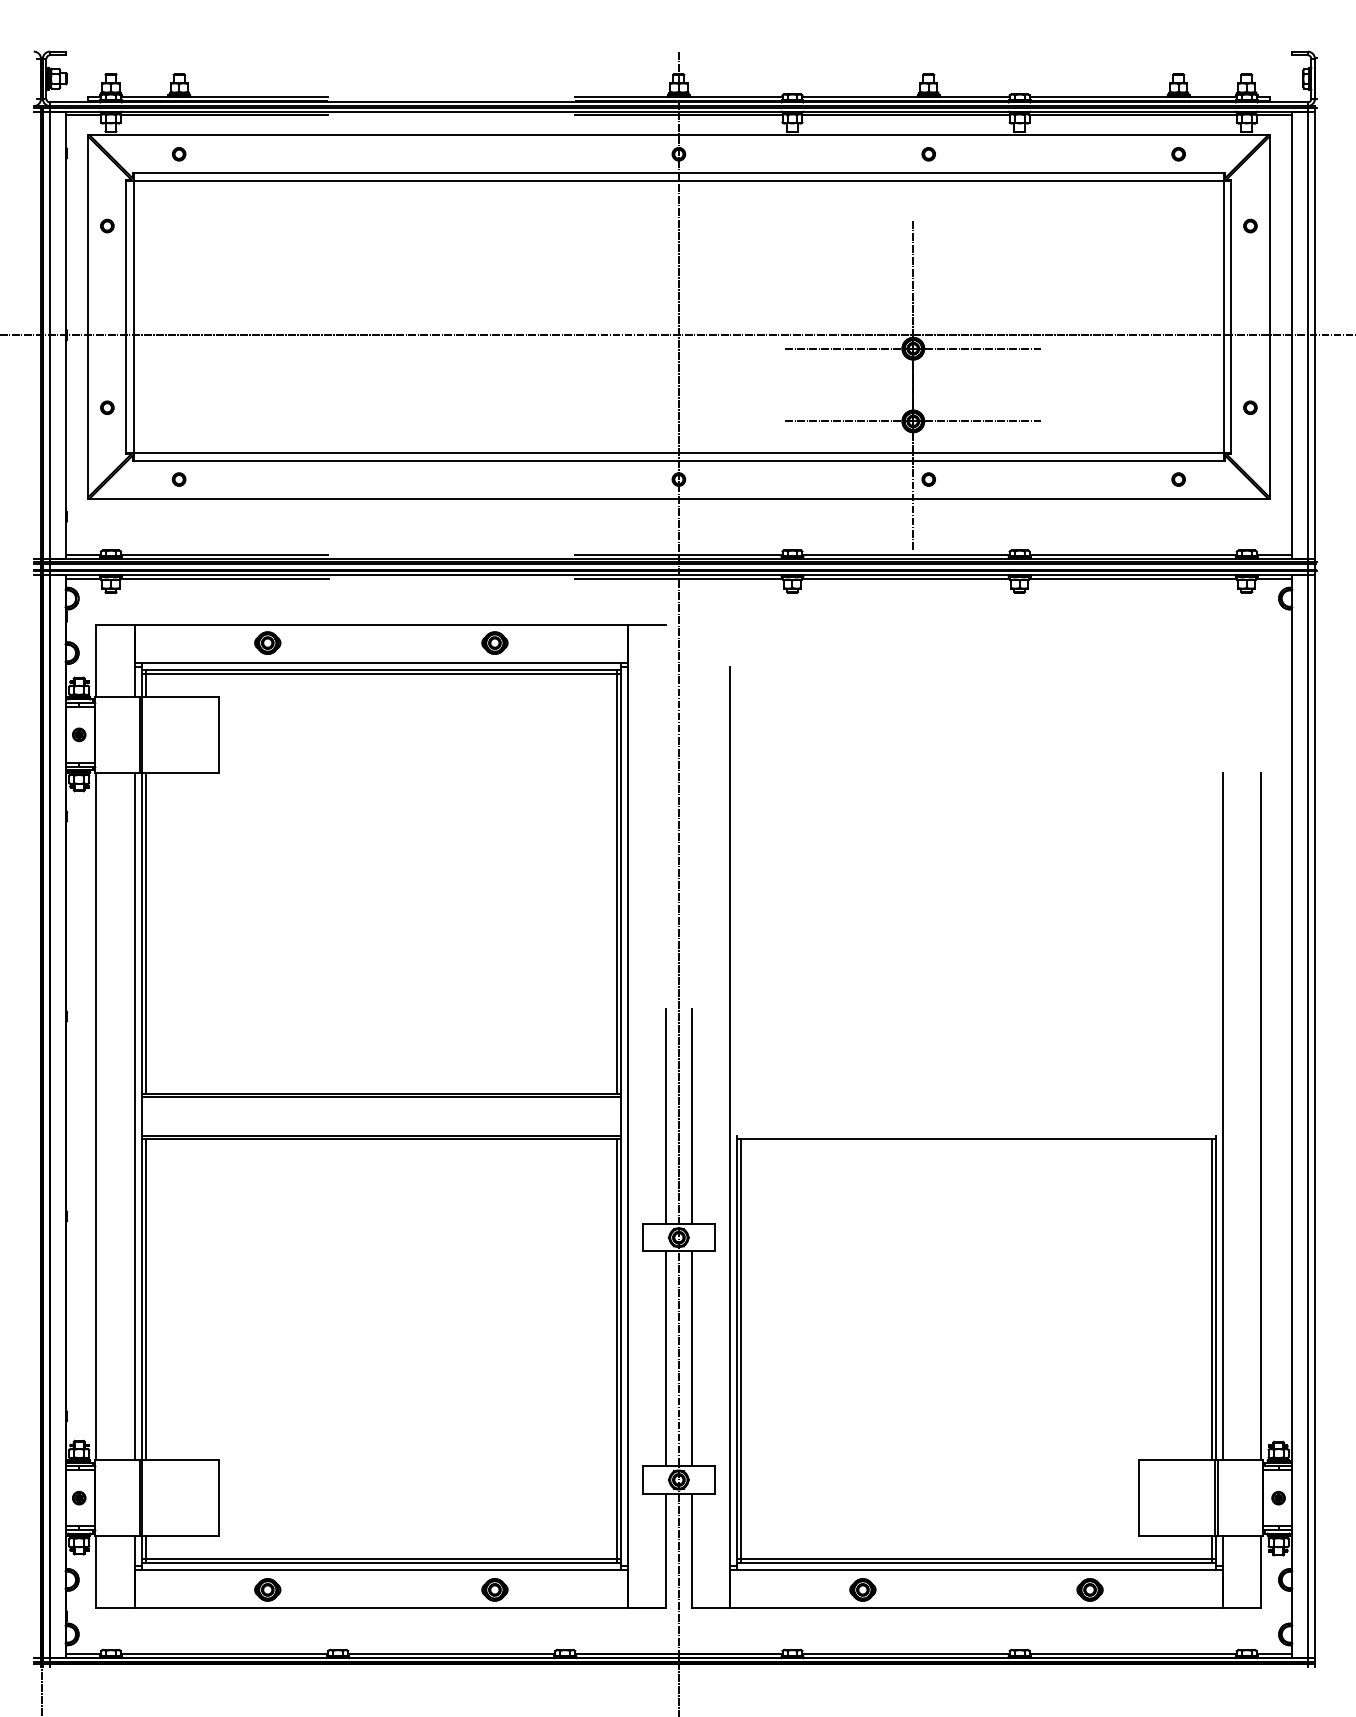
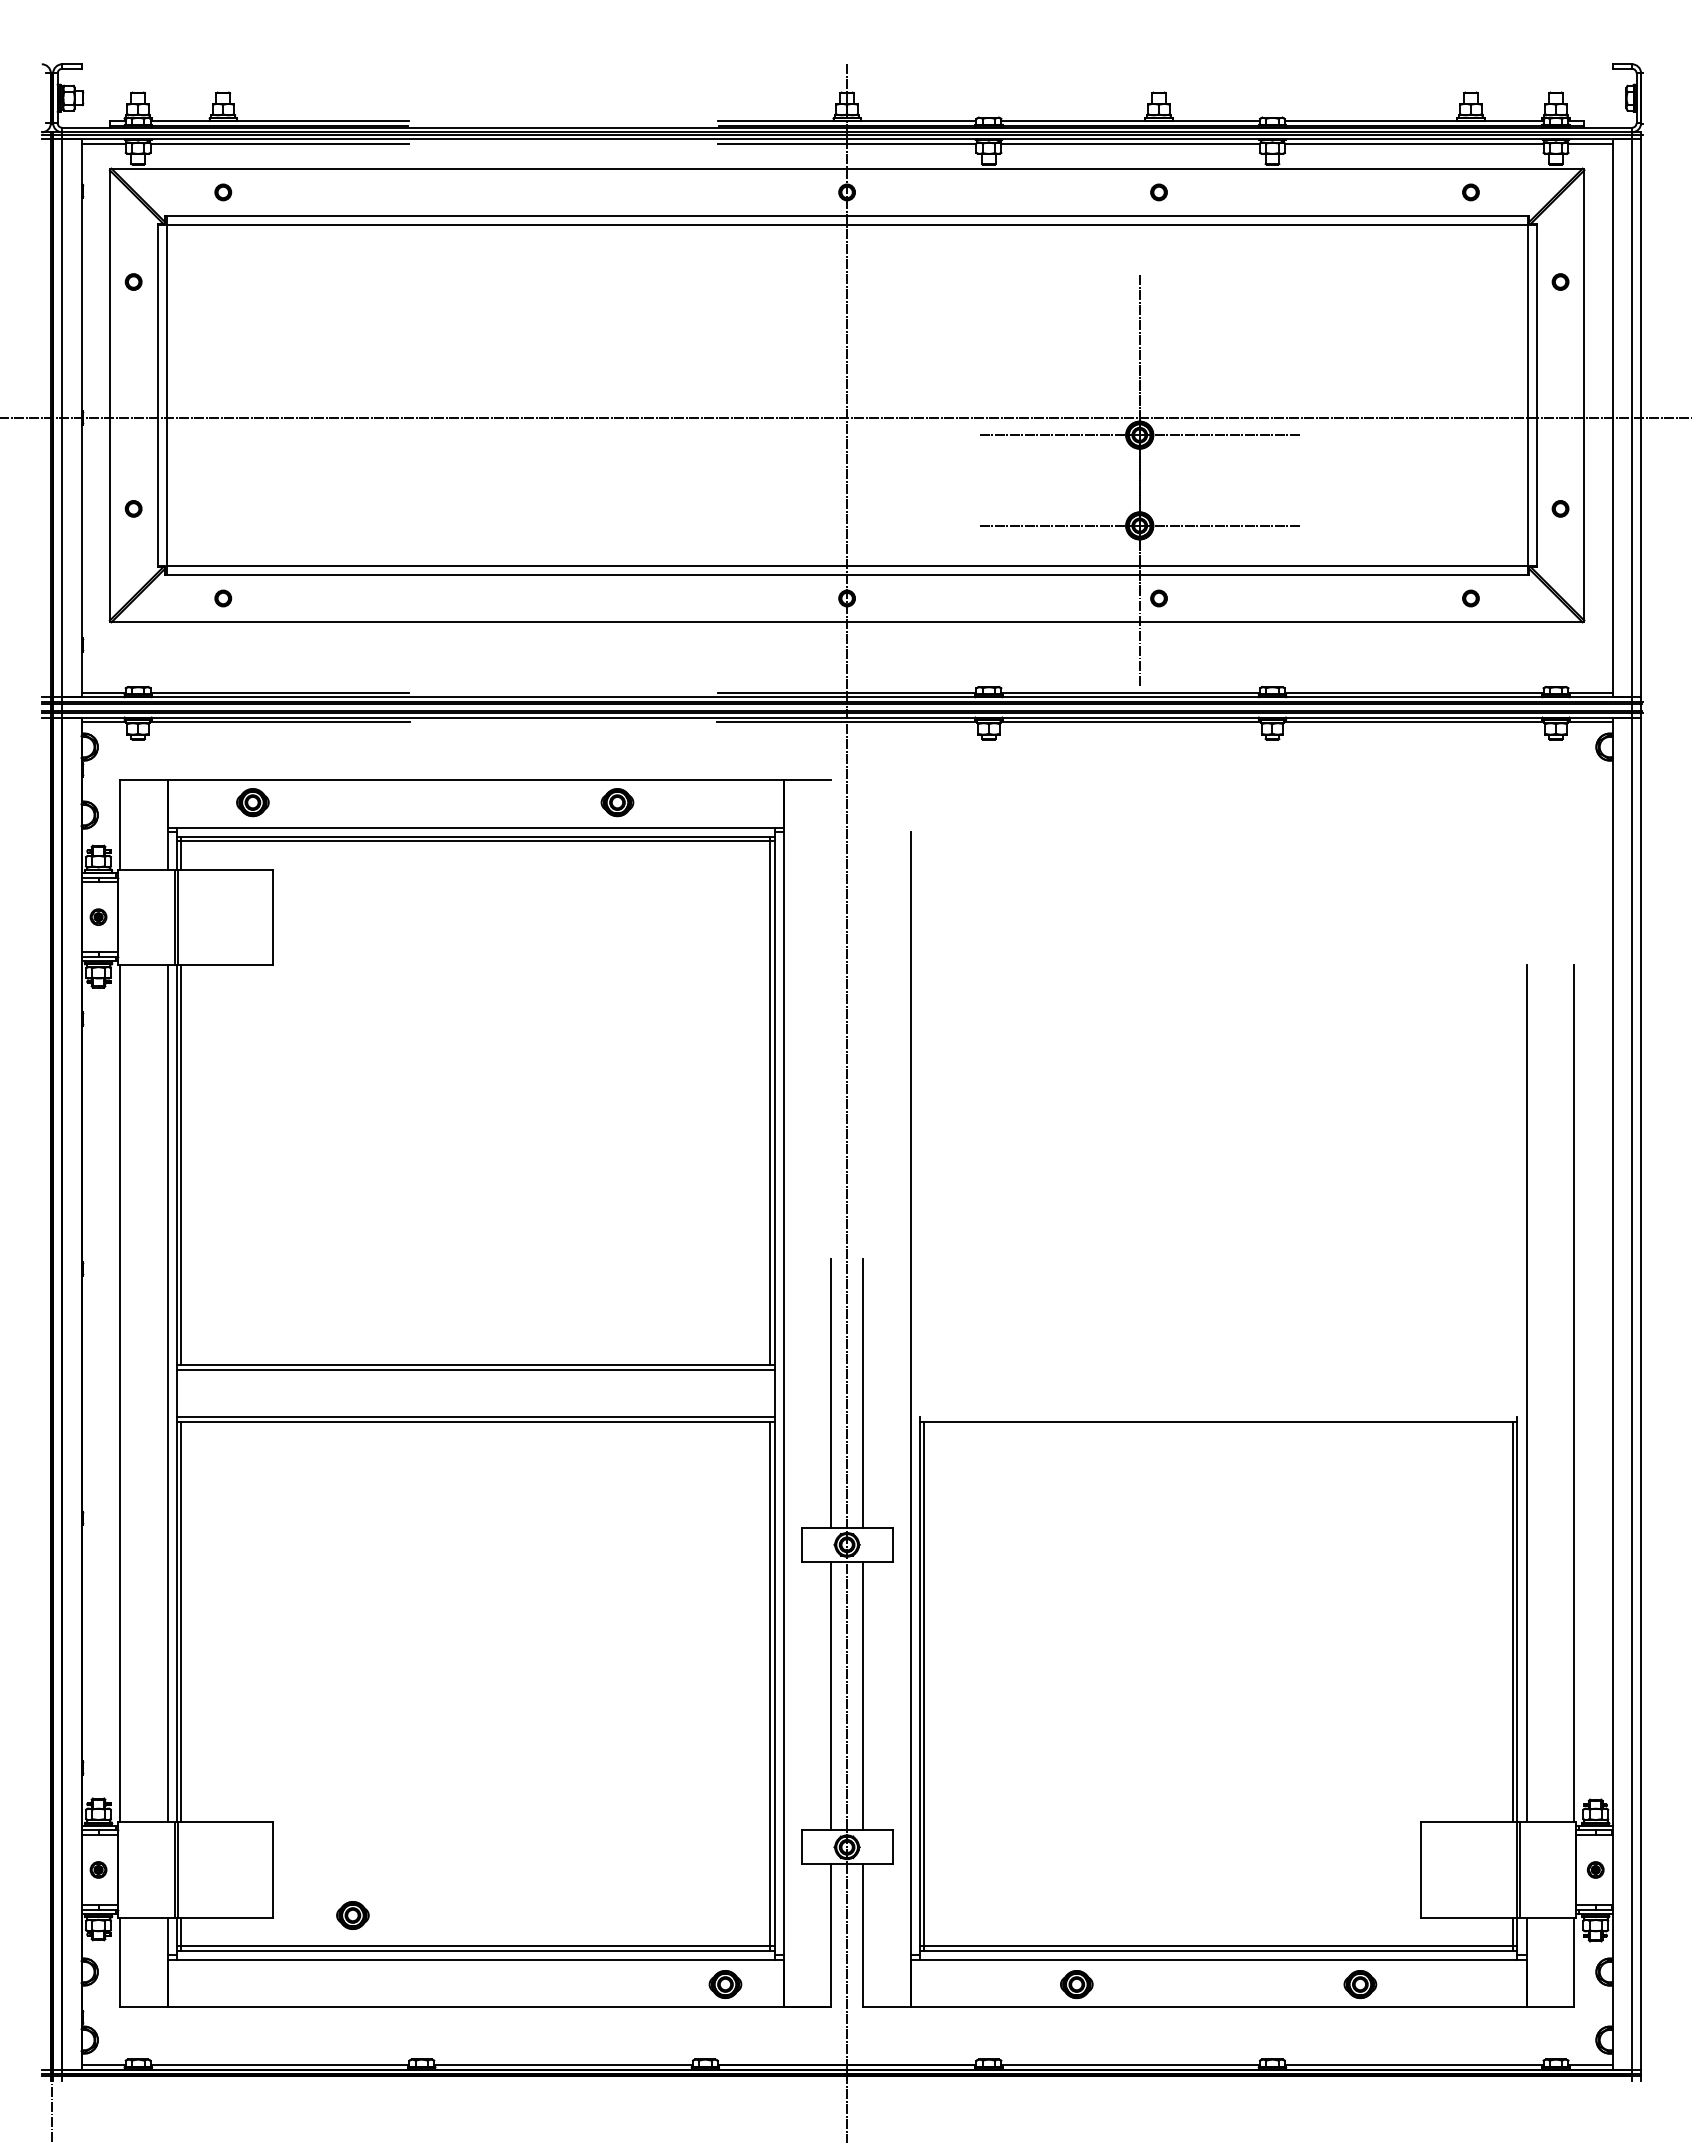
part: (267, 643) -> (252, 802), moved
part: (267, 1589) -> (352, 1915), moved
part: (494, 1589) -> (725, 1984), moved

